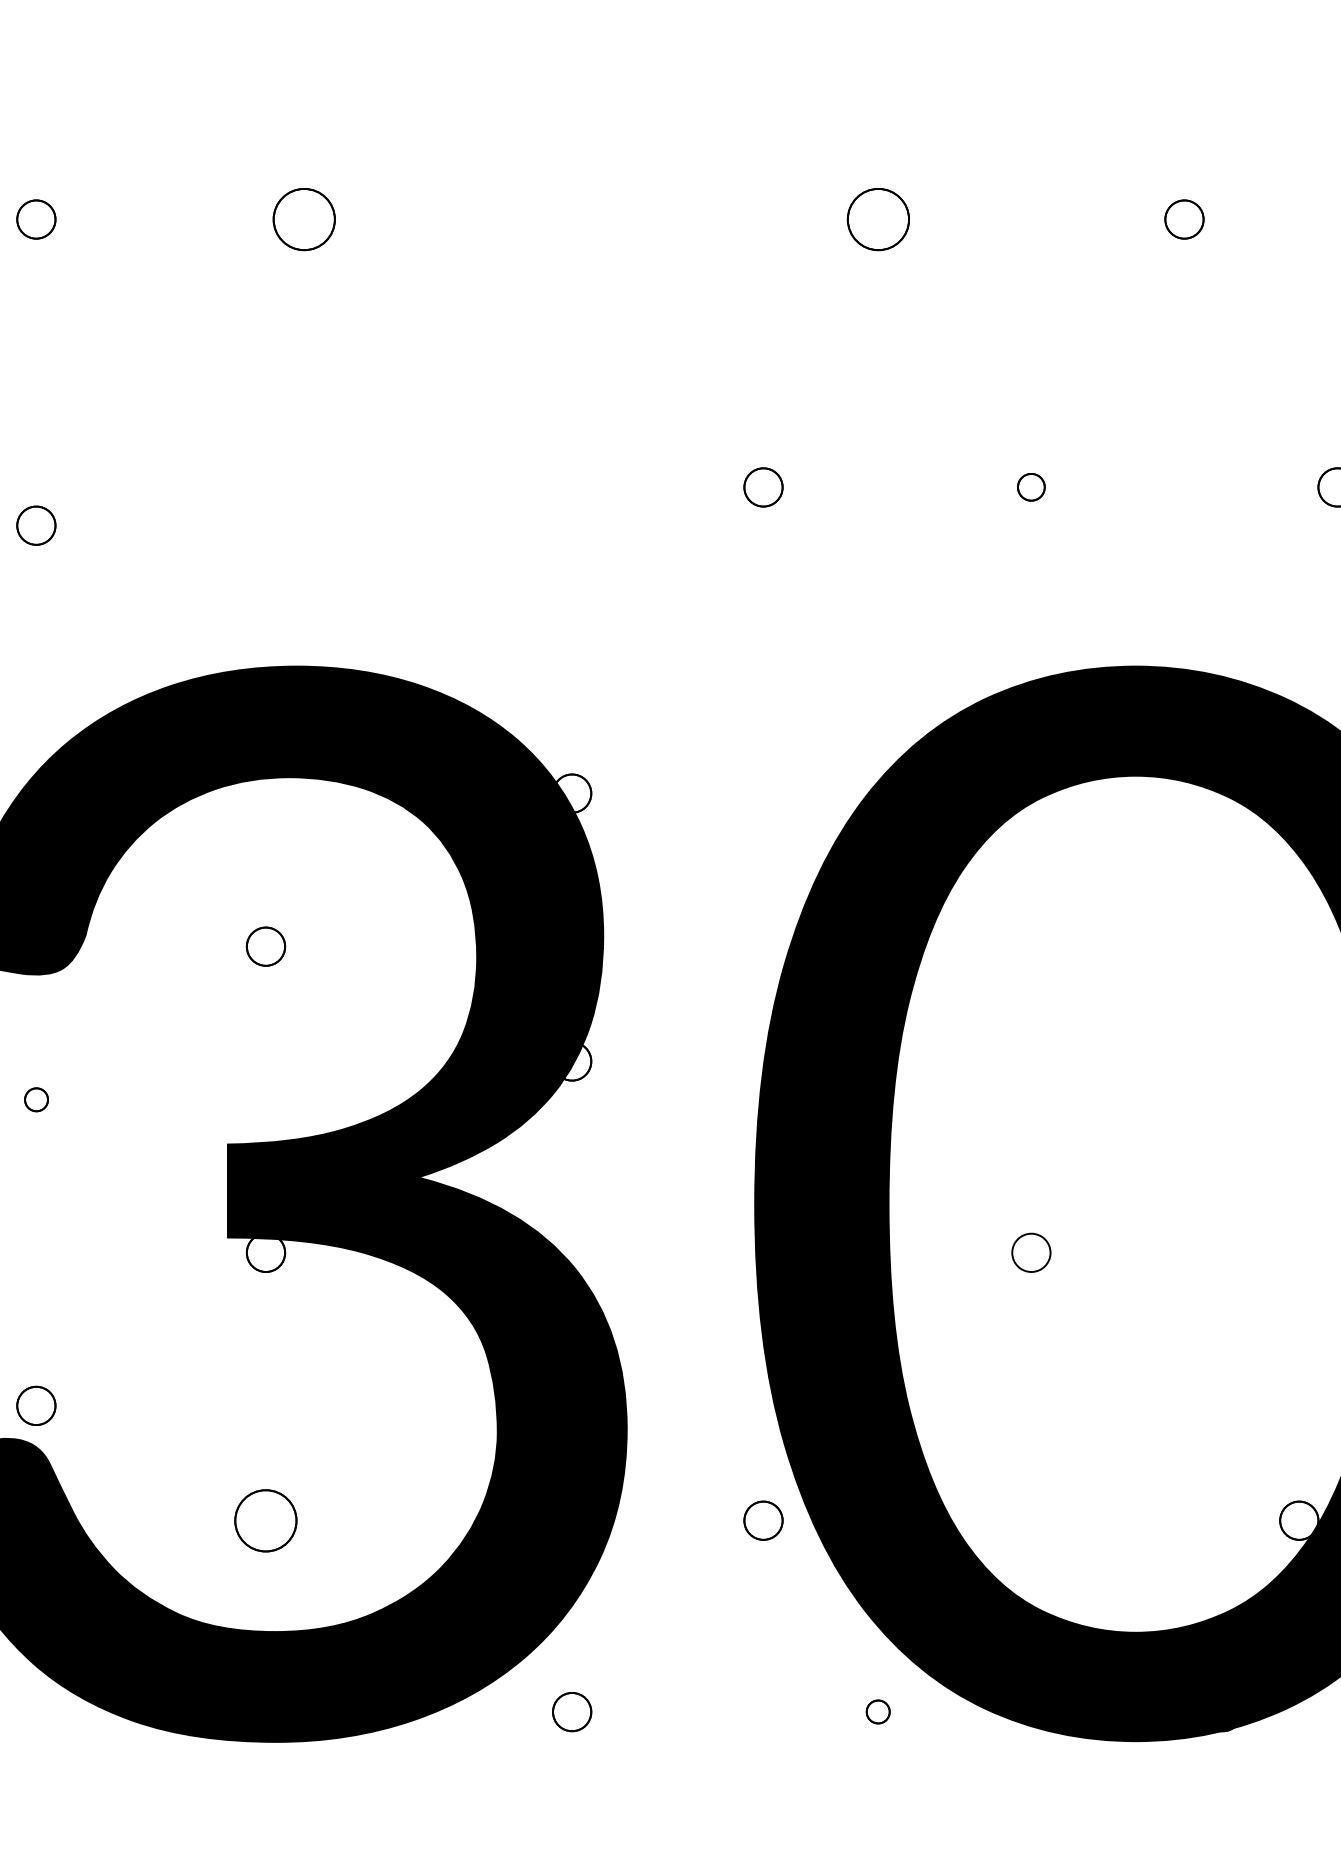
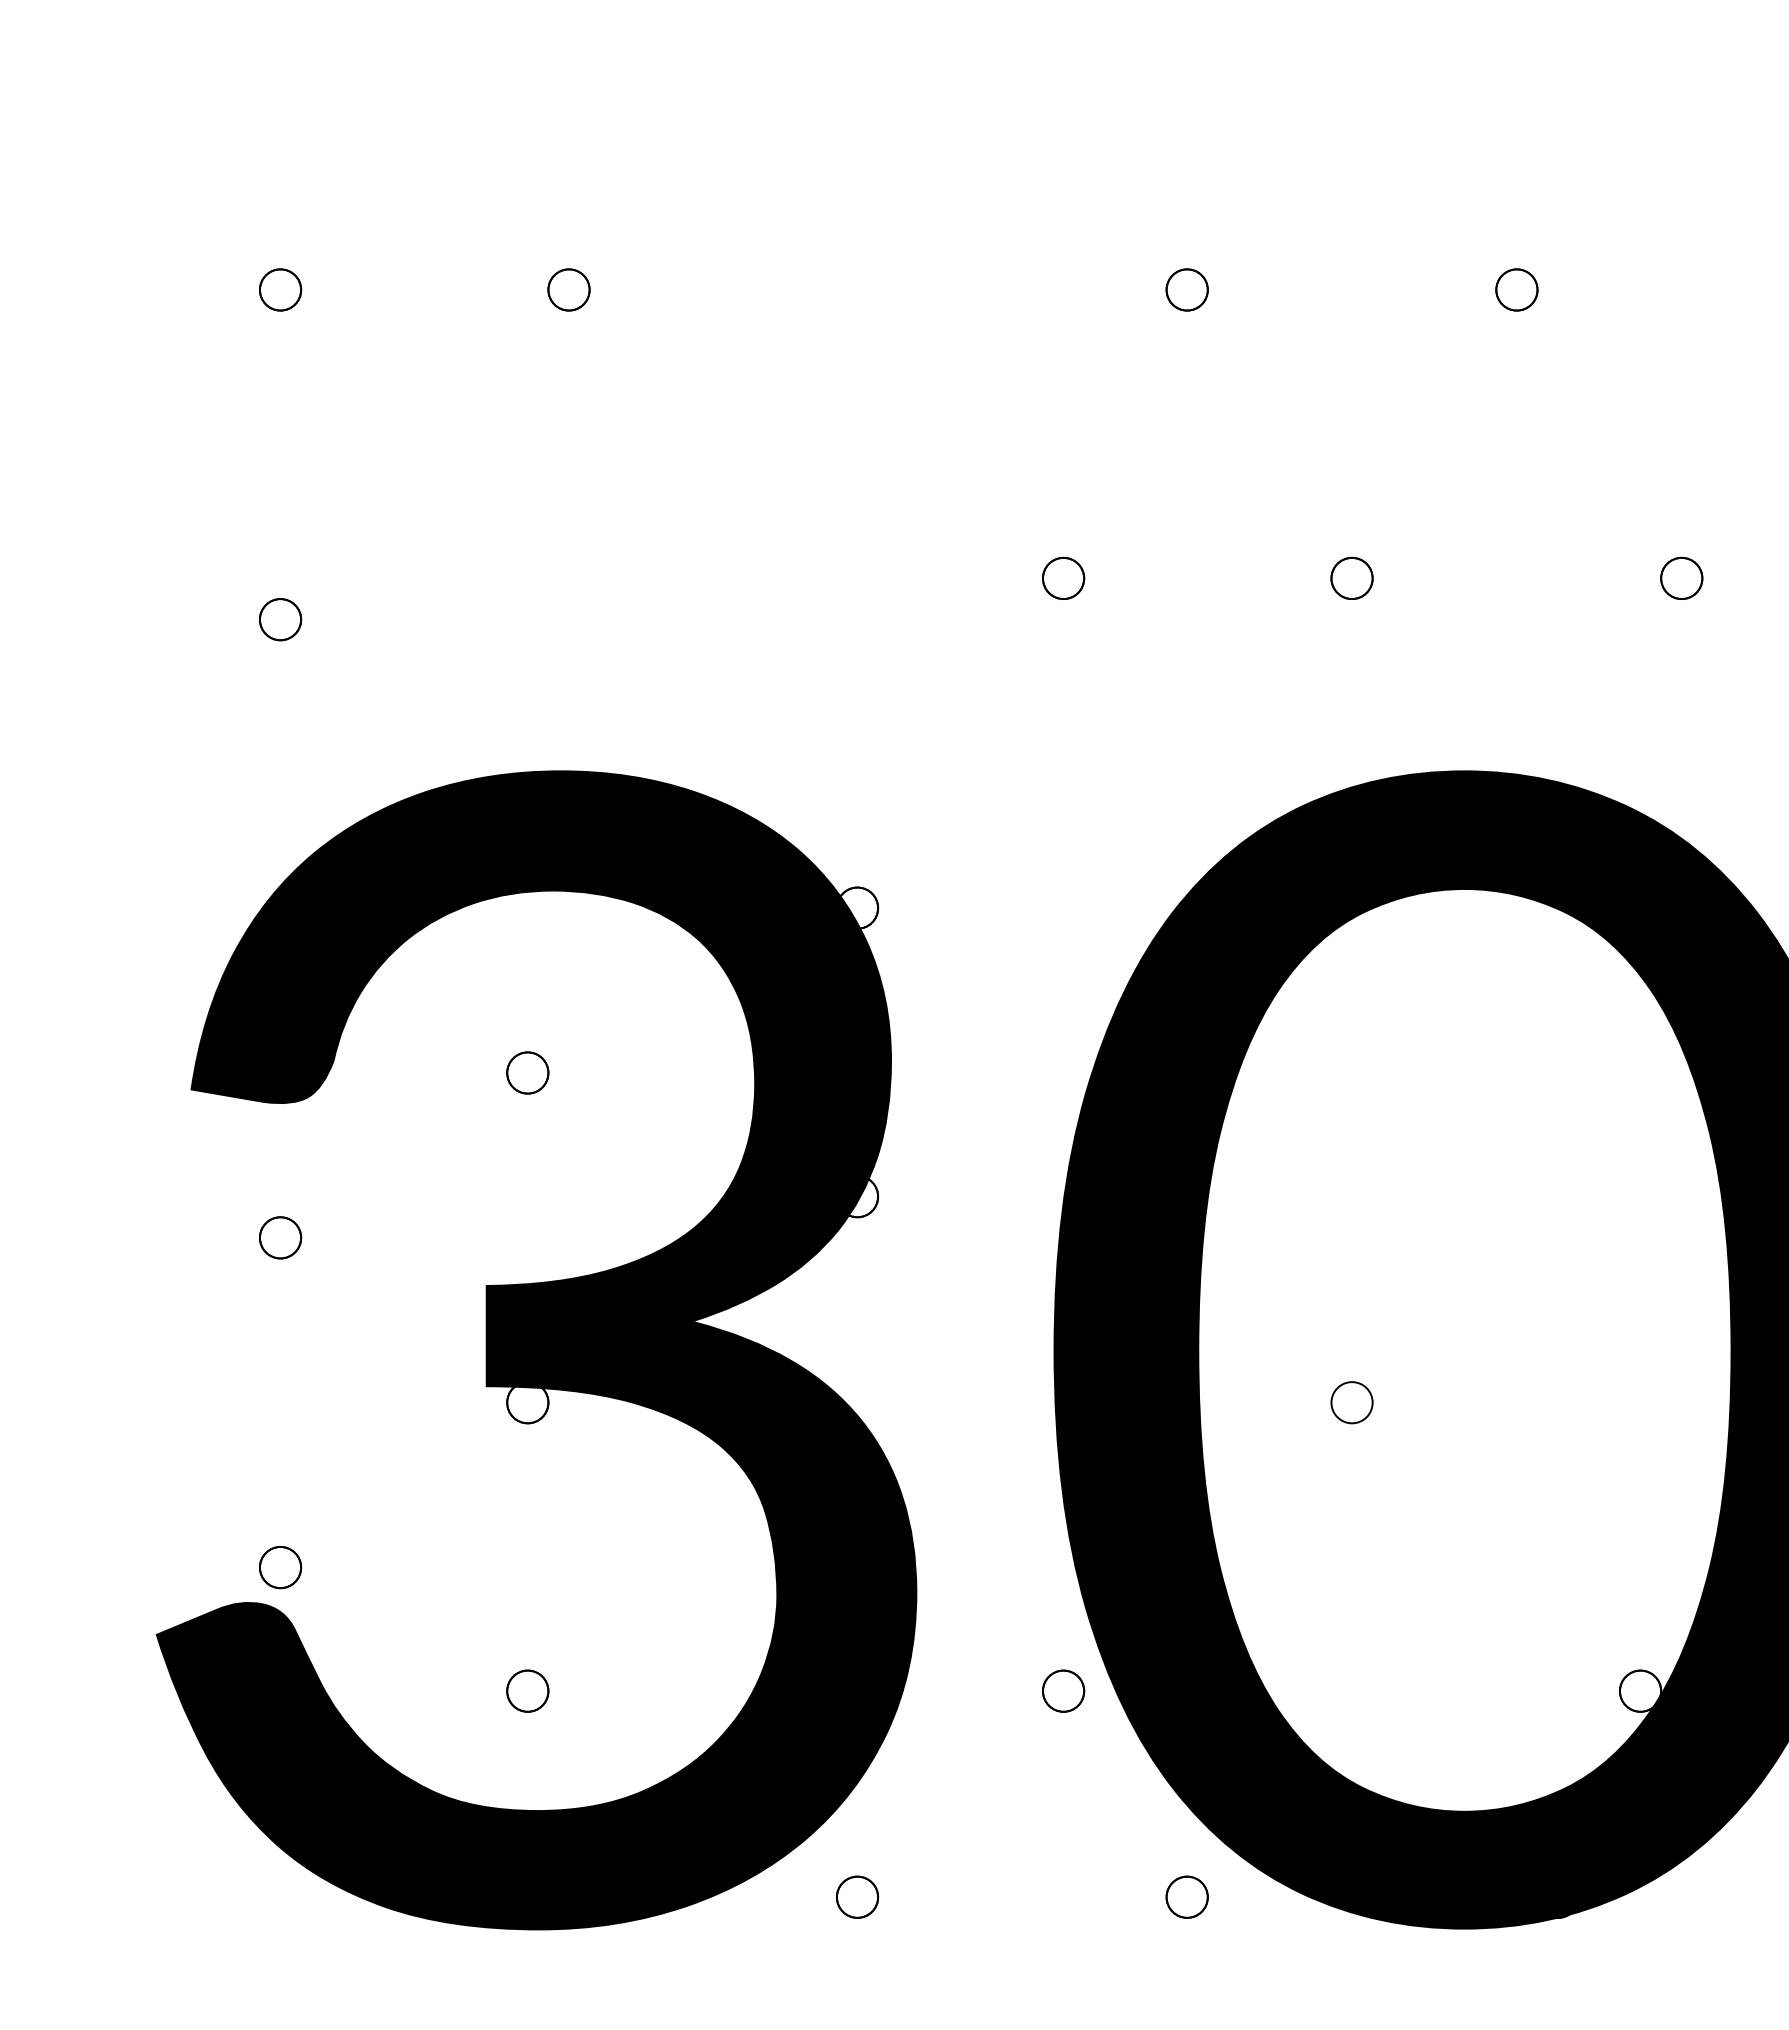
part: (303, 219) -> (568, 289), size x0.62
part: (877, 219) -> (1186, 289), size x0.62
part: (1030, 486) -> (1351, 577), size x1.43
part: (36, 1099) -> (280, 1237), size x1.67
part: (265, 1520) -> (527, 1690), size x0.62
part: (877, 1711) -> (1186, 1896), size x1.67

